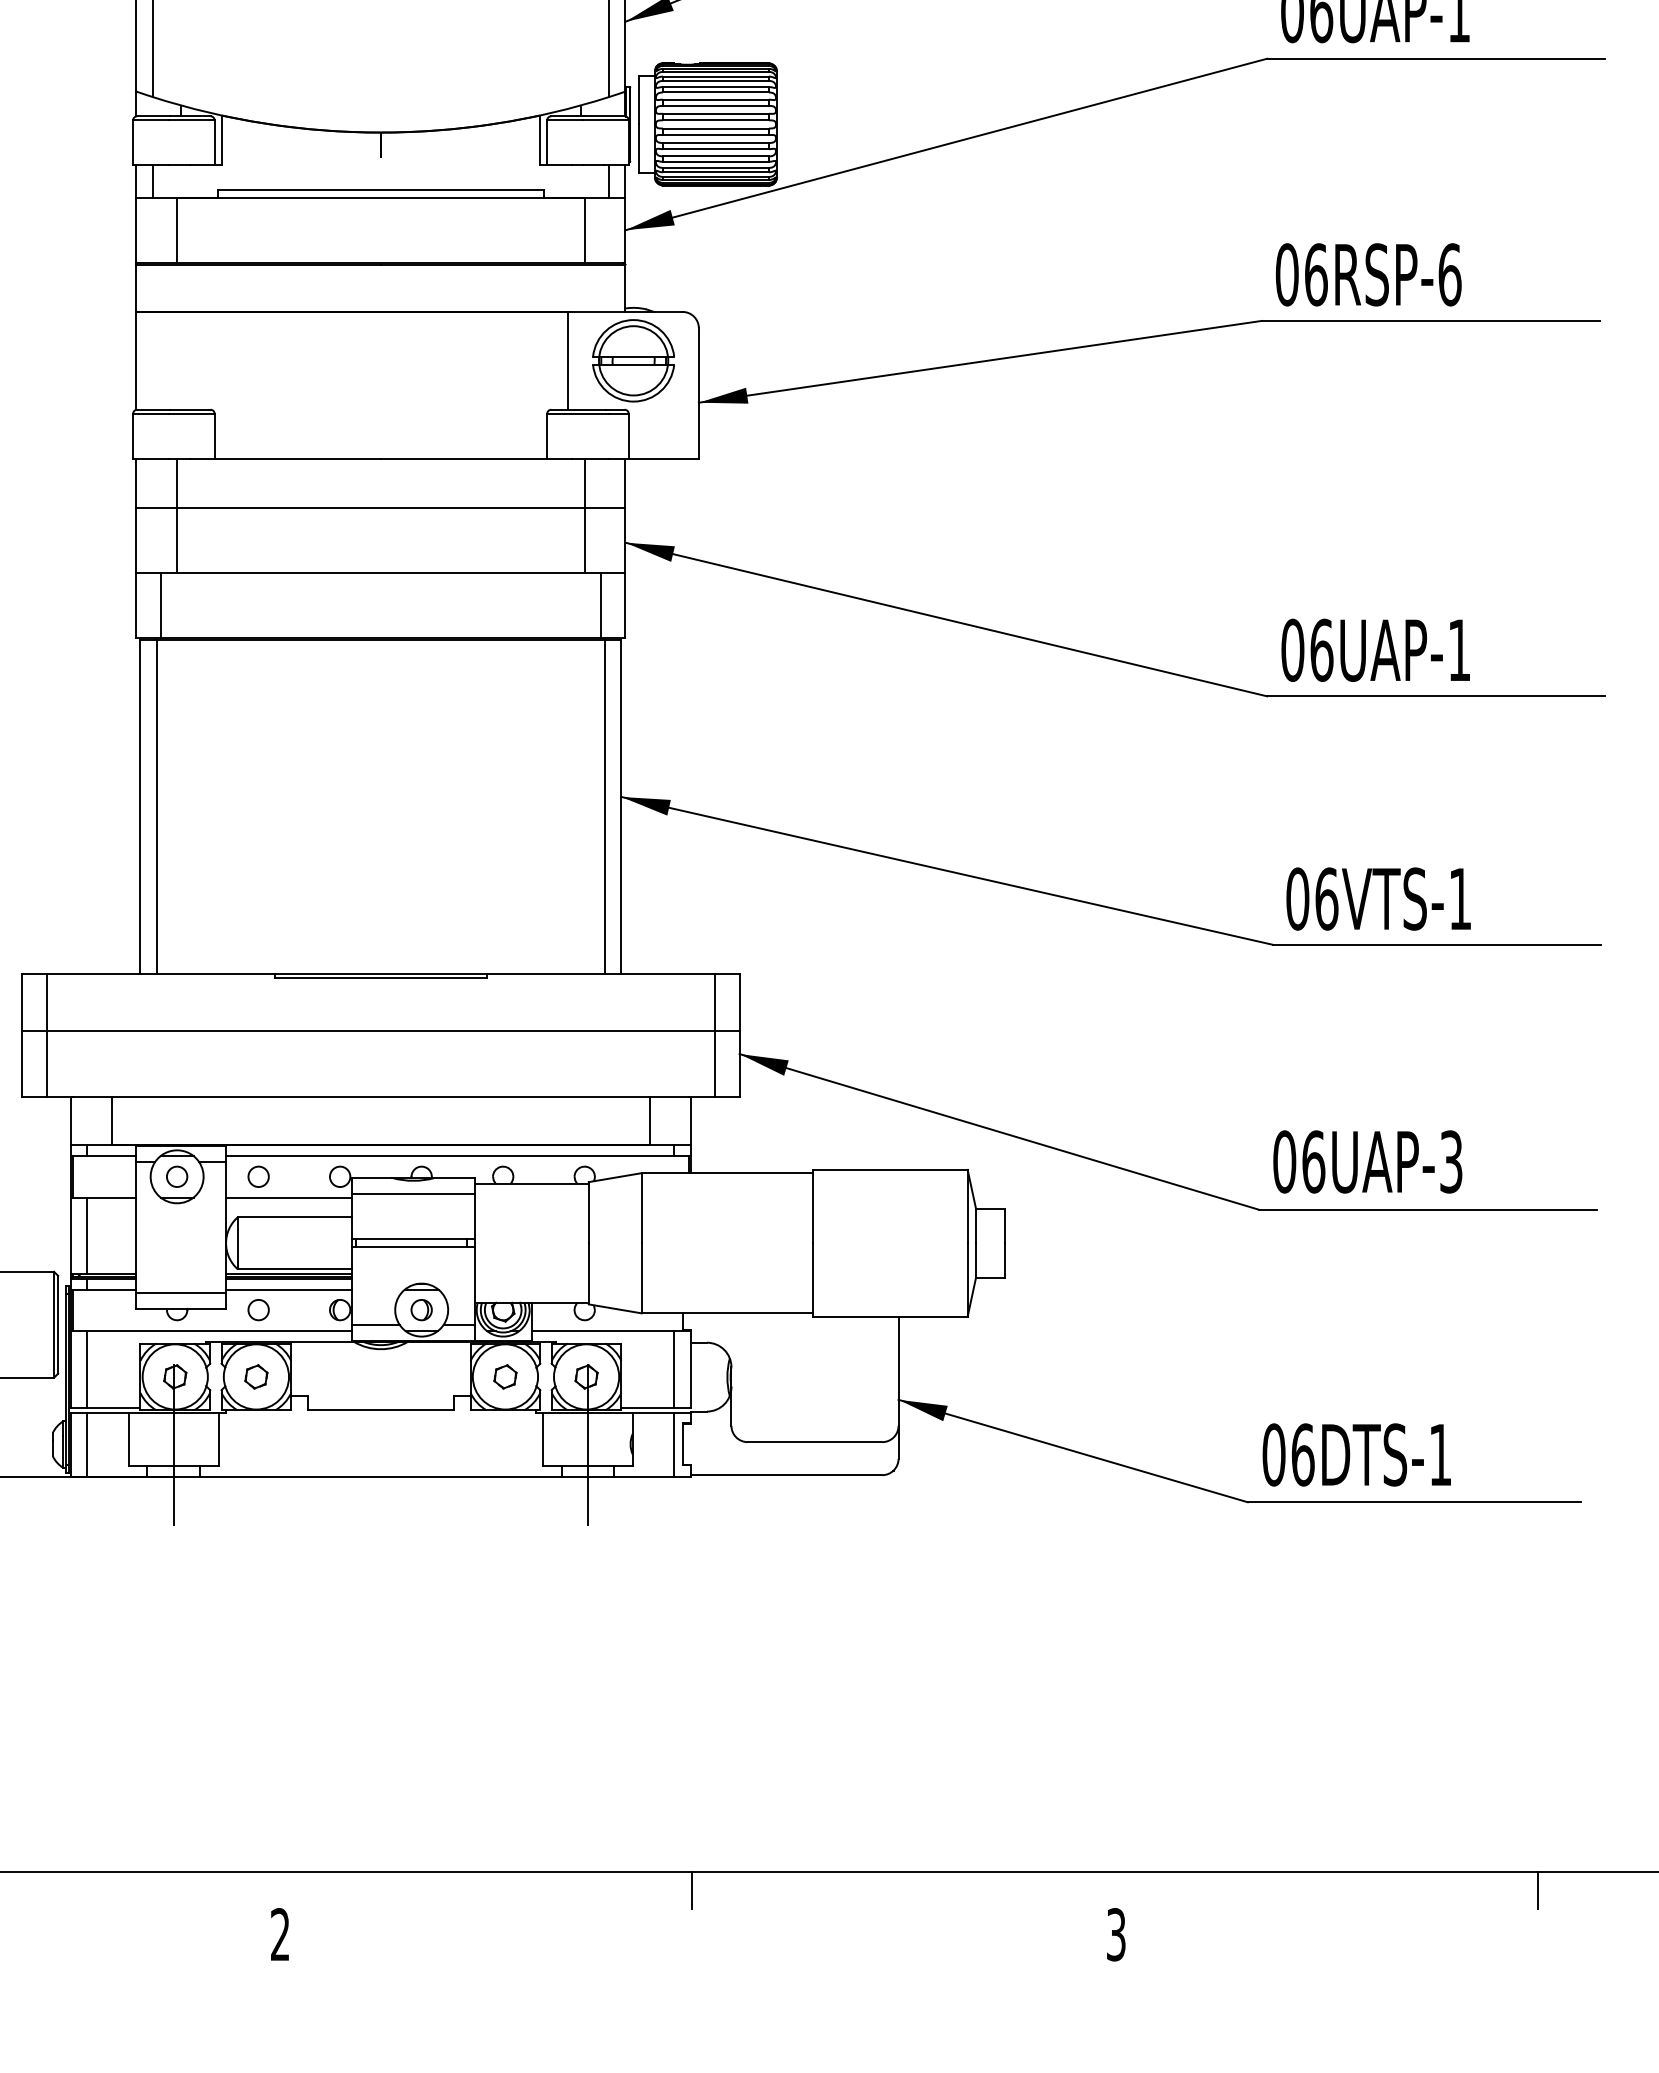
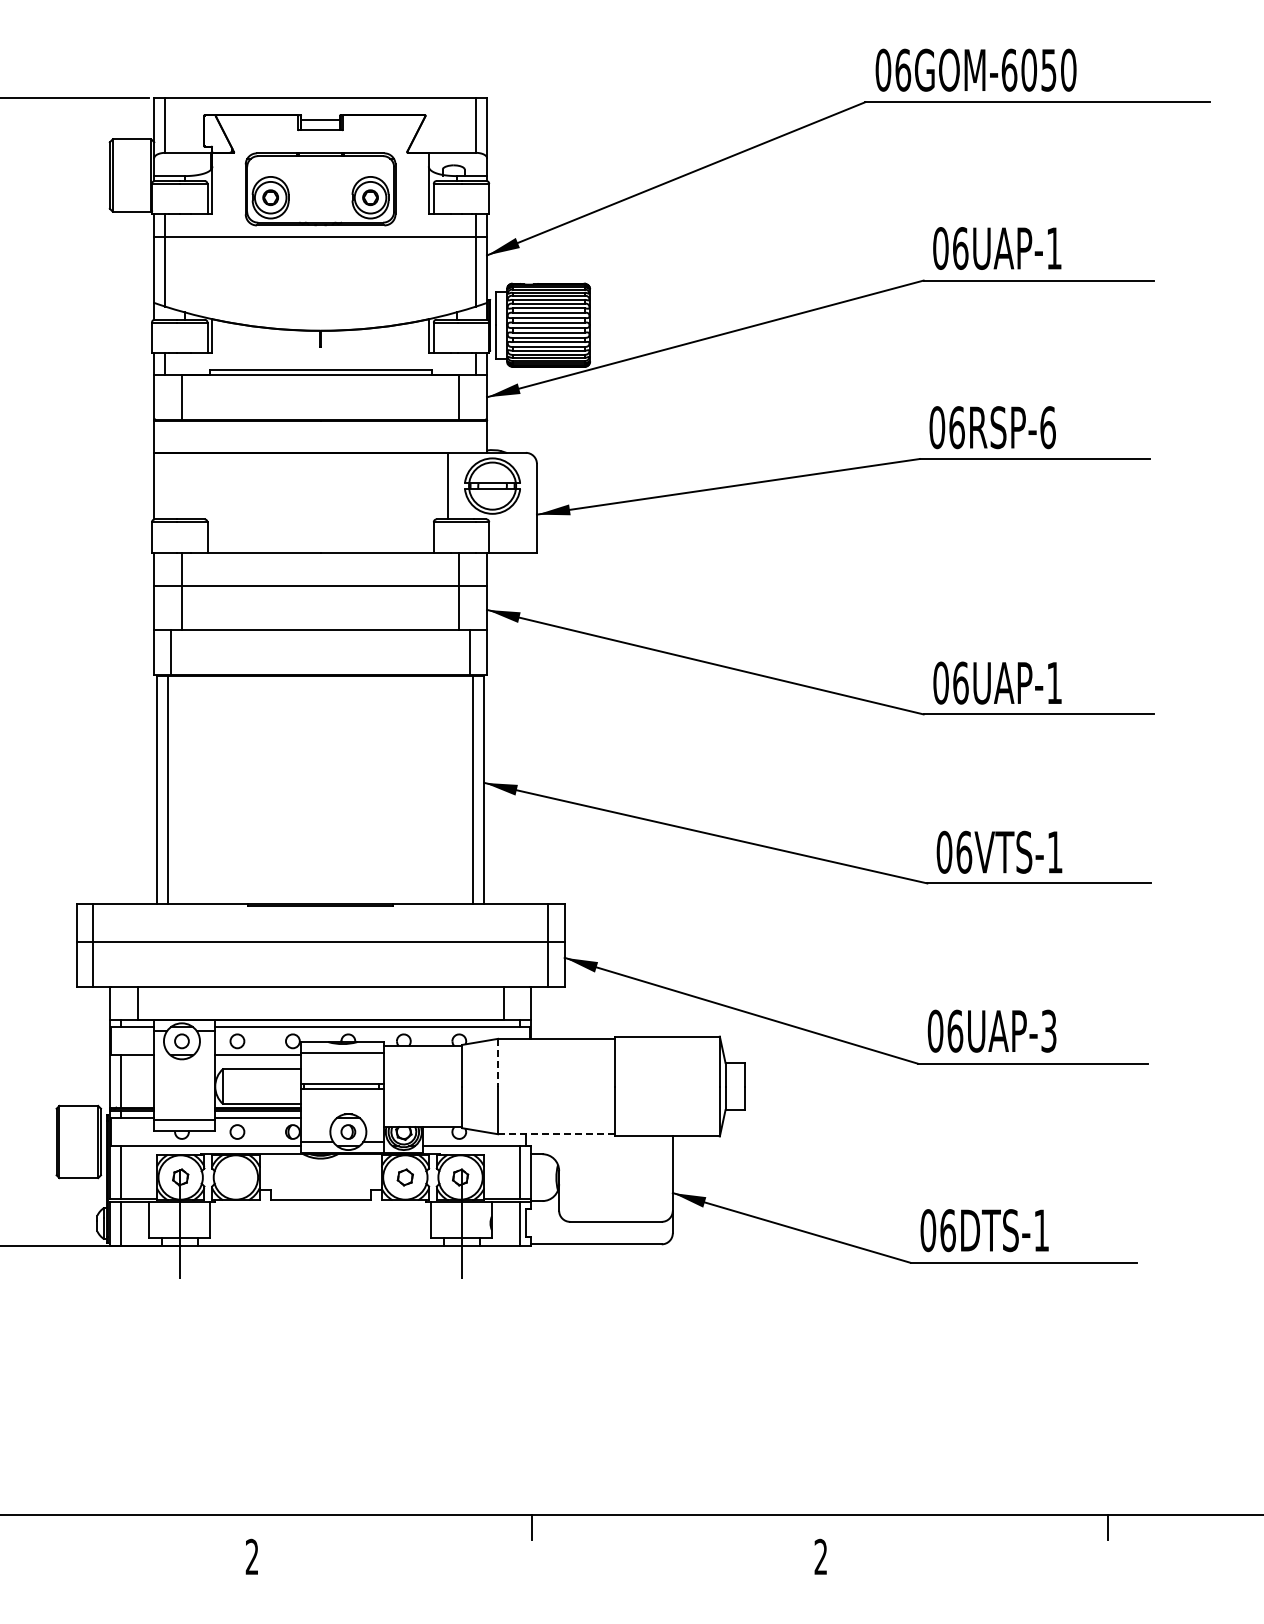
line: (642, 1207) -> (498, 1062), solid -> dashed
line: (727, 1313) -> (556, 1134), solid -> dashed
part: (255, 1376) -> (235, 1177), removed
text: (1115, 1935) -> (820, 1557), 3 -> 2

